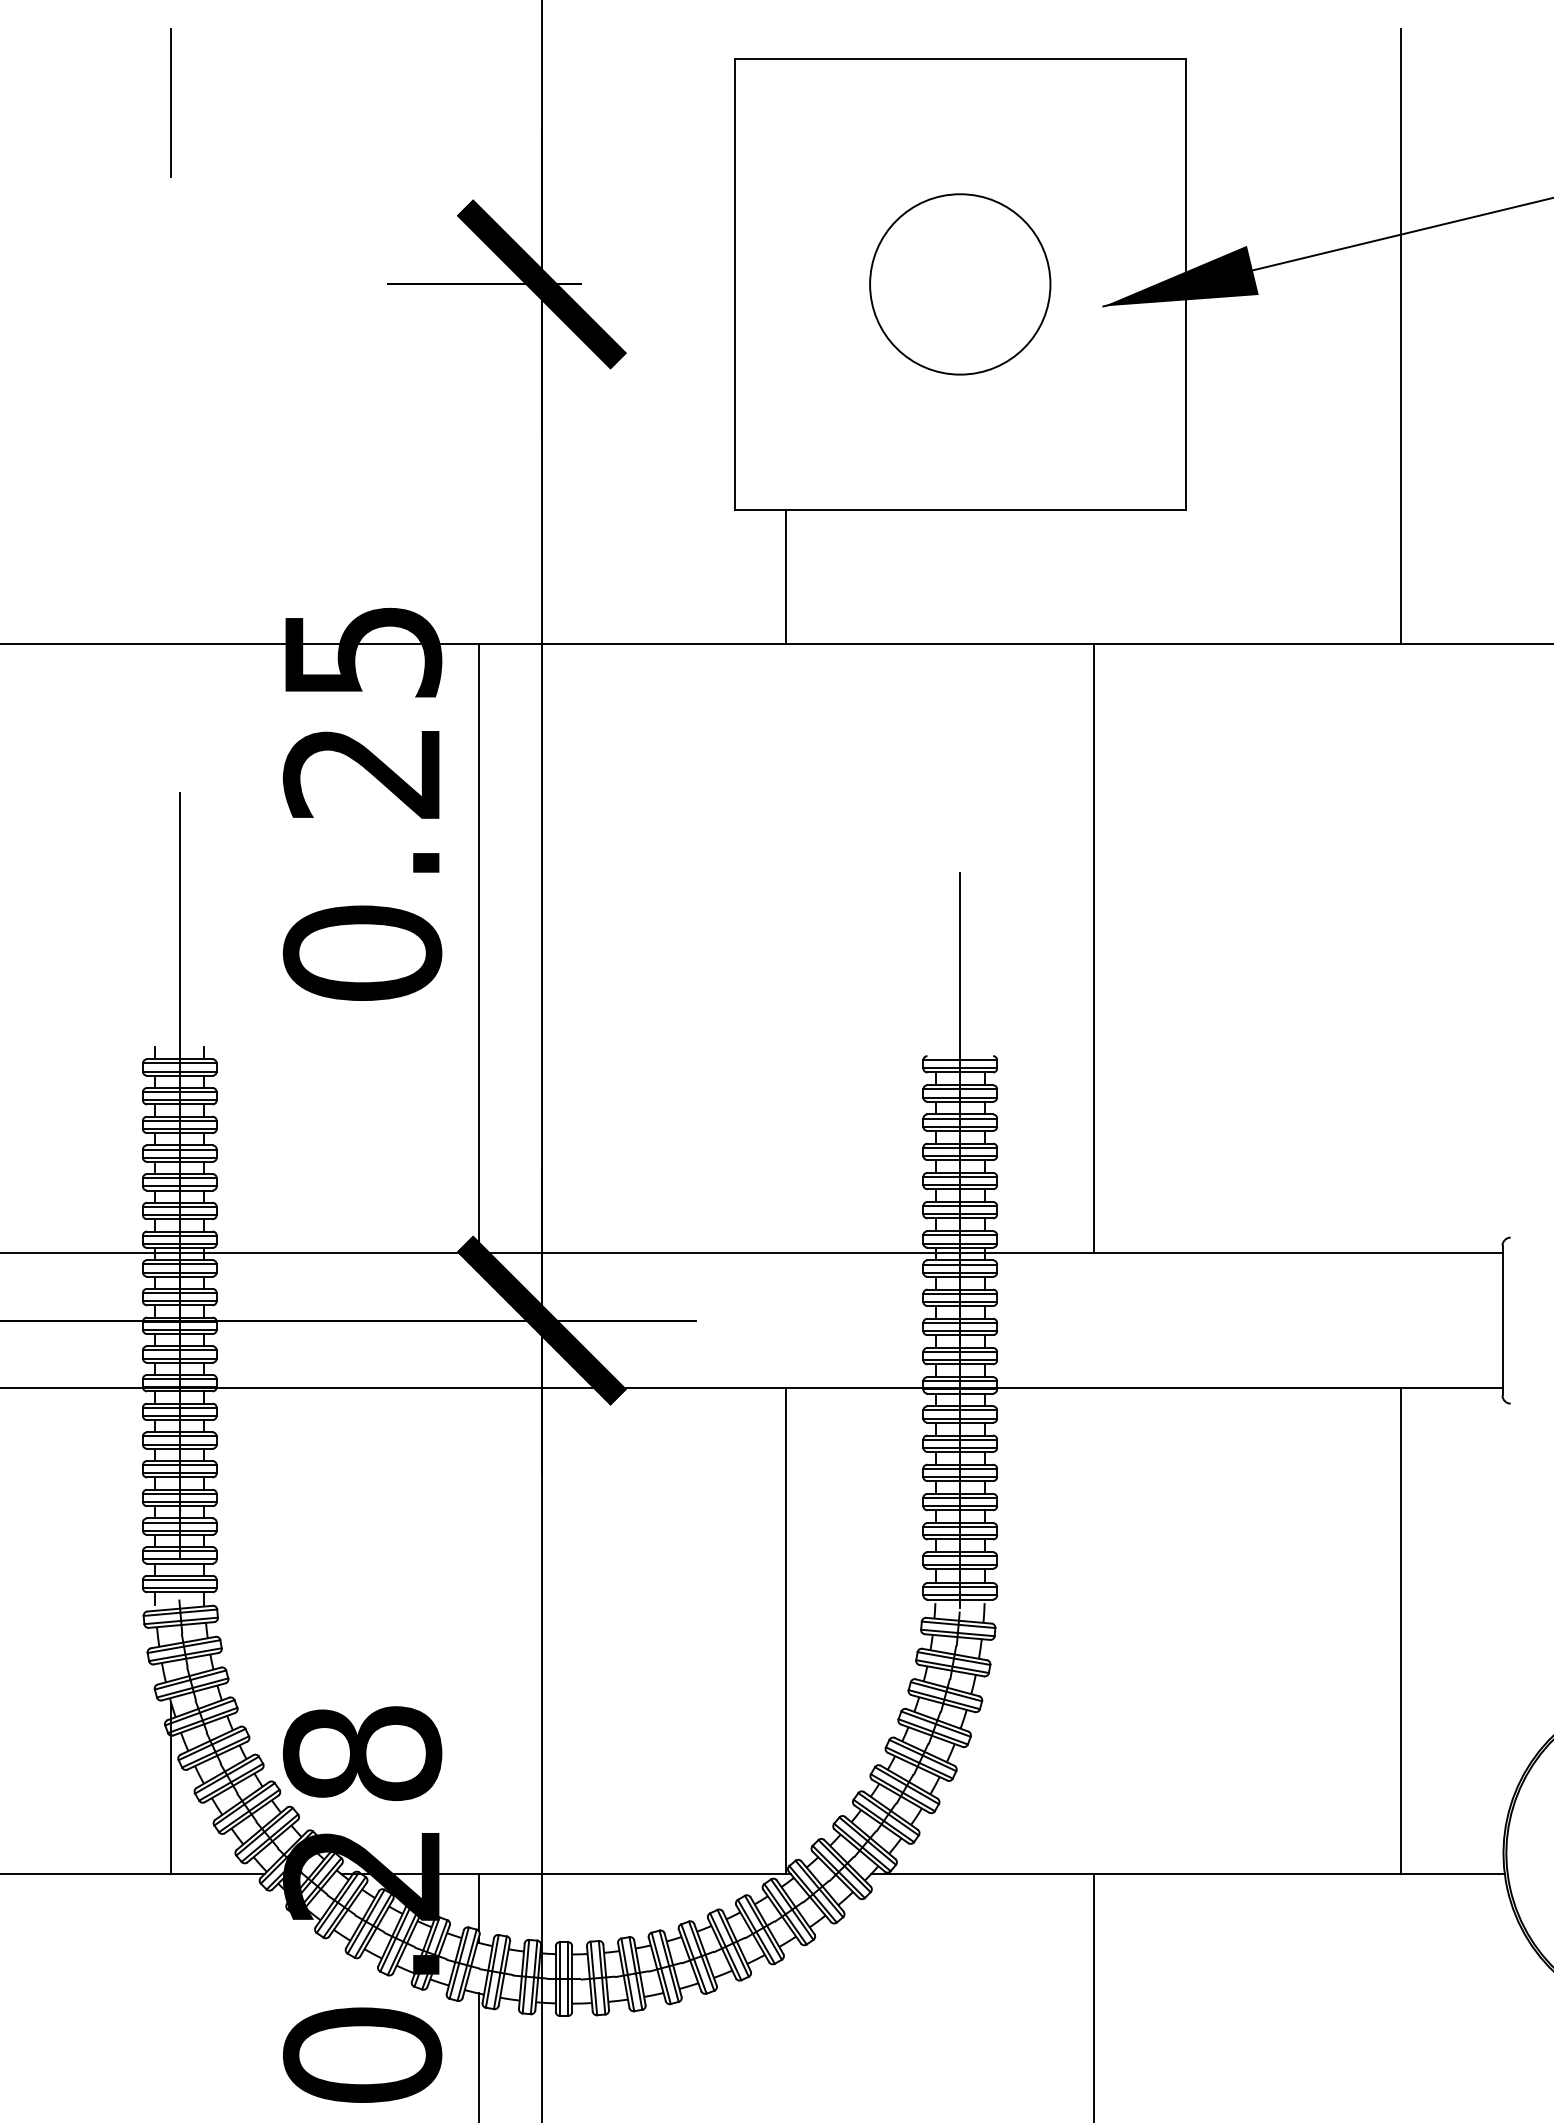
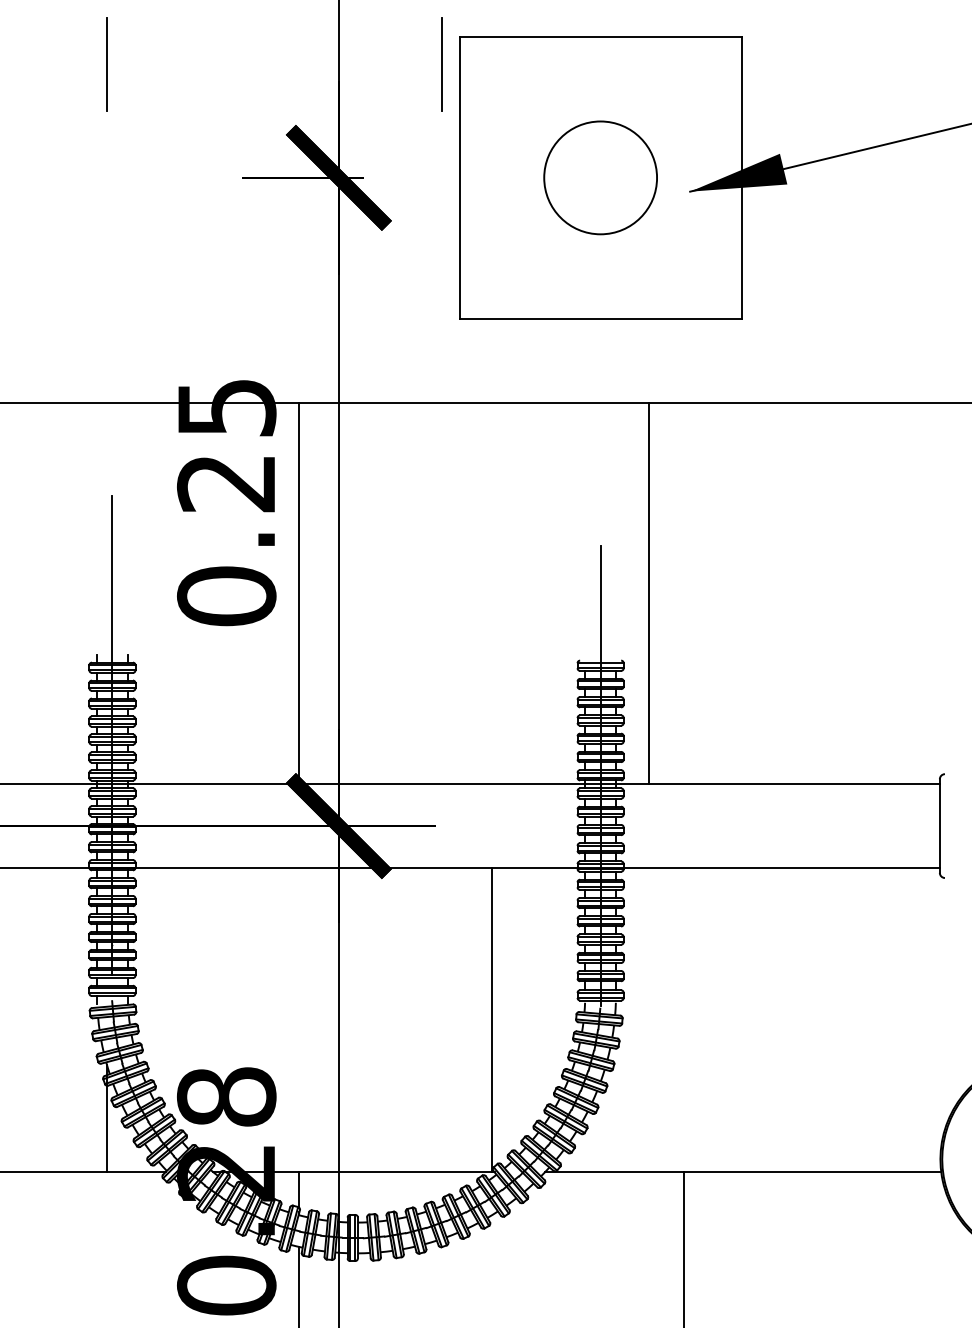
line: (705, 103) -> (441, 64), added
line: (1401, 336) -> (876, 210), removed
line: (785, 576) -> (491, 360), removed
line: (1094, 947) -> (649, 592), moved
line: (1401, 1631) -> (876, 1020), removed

